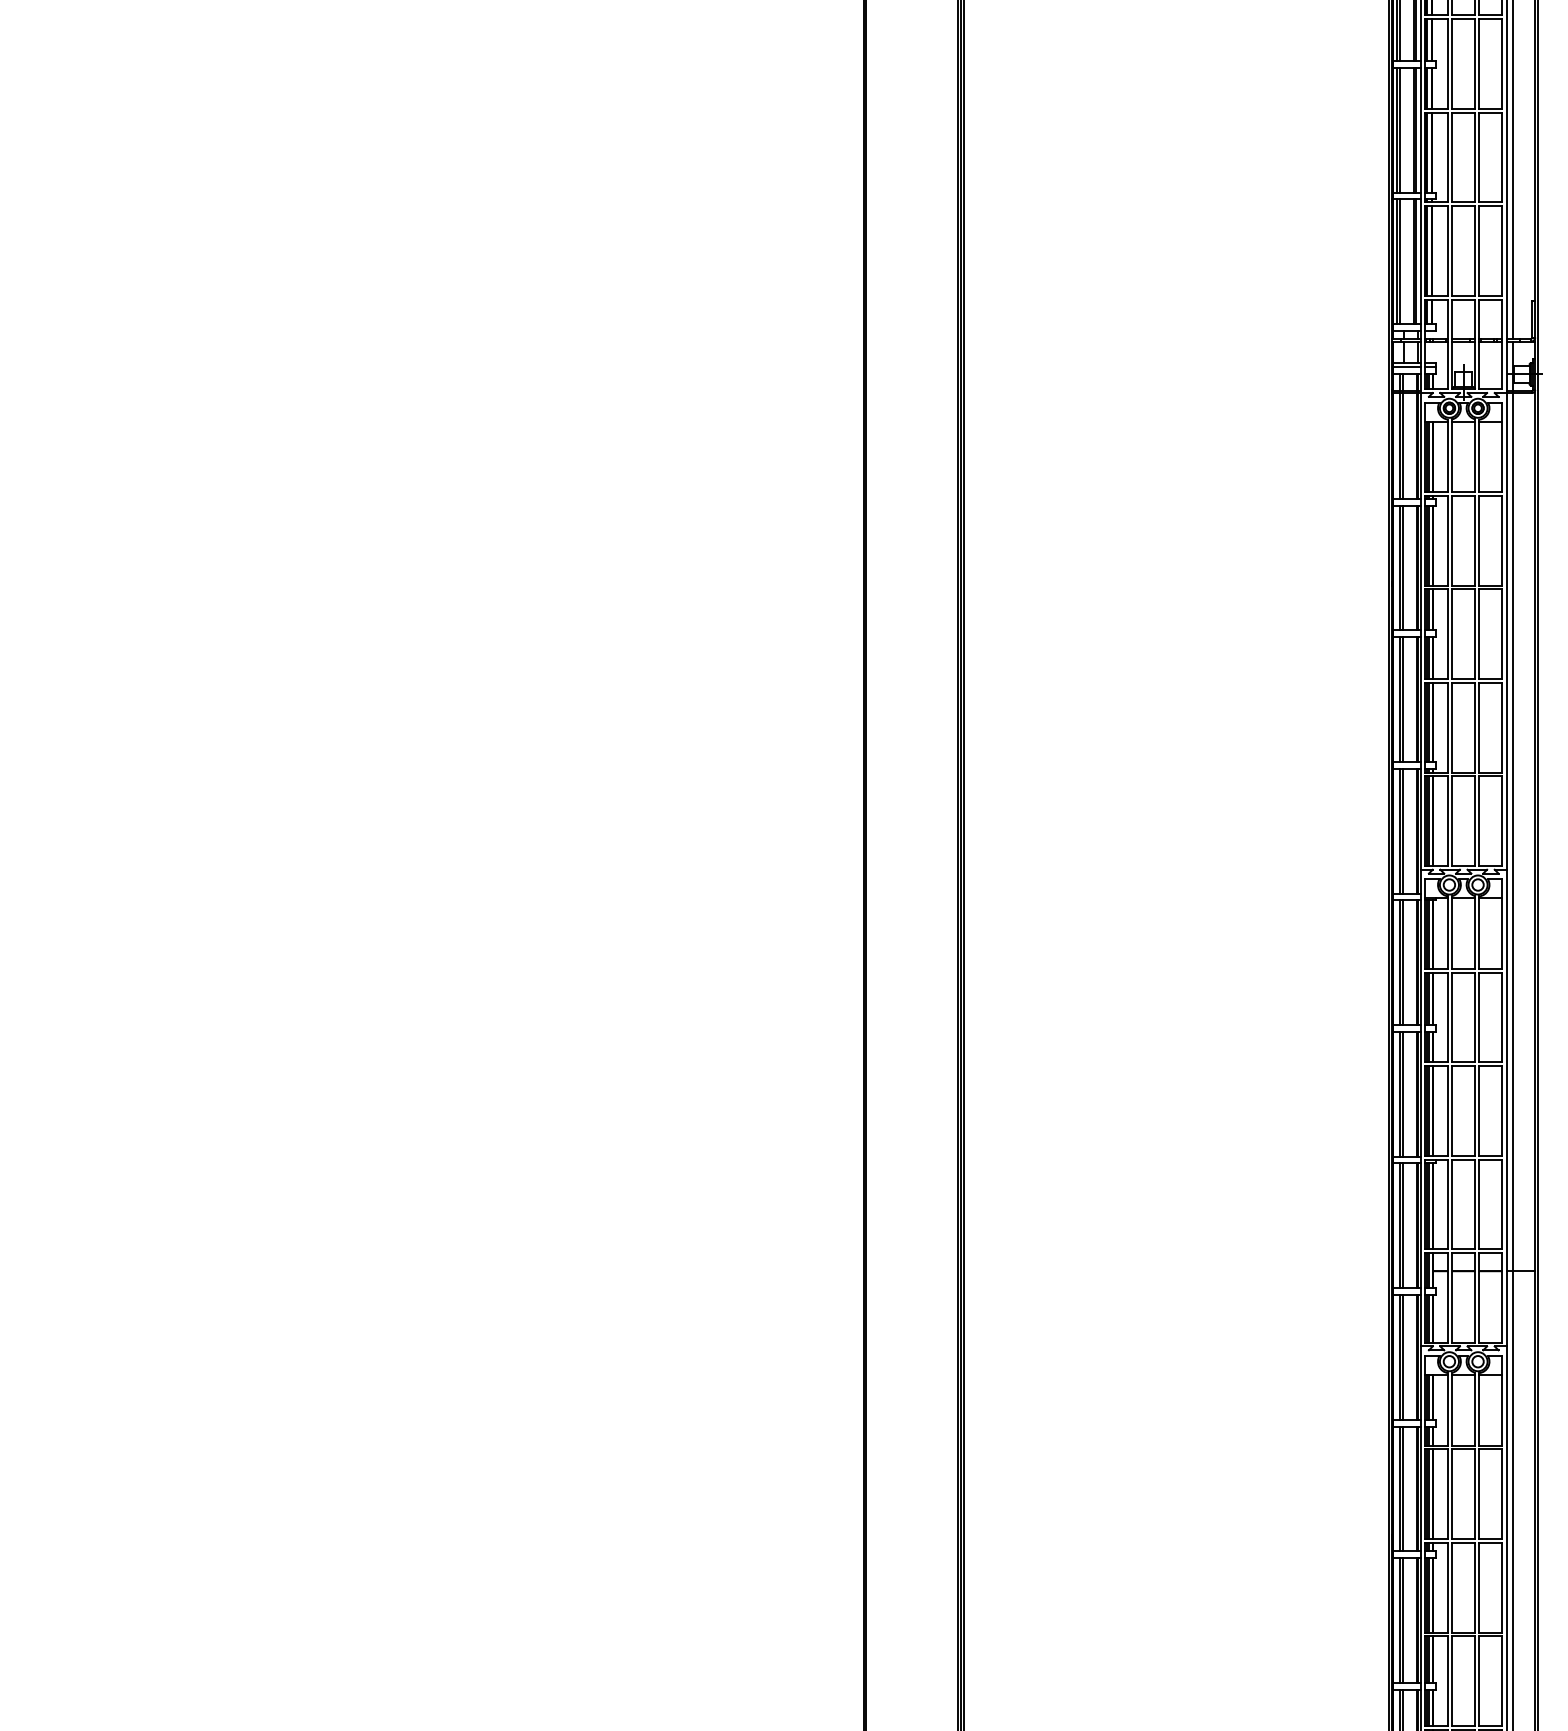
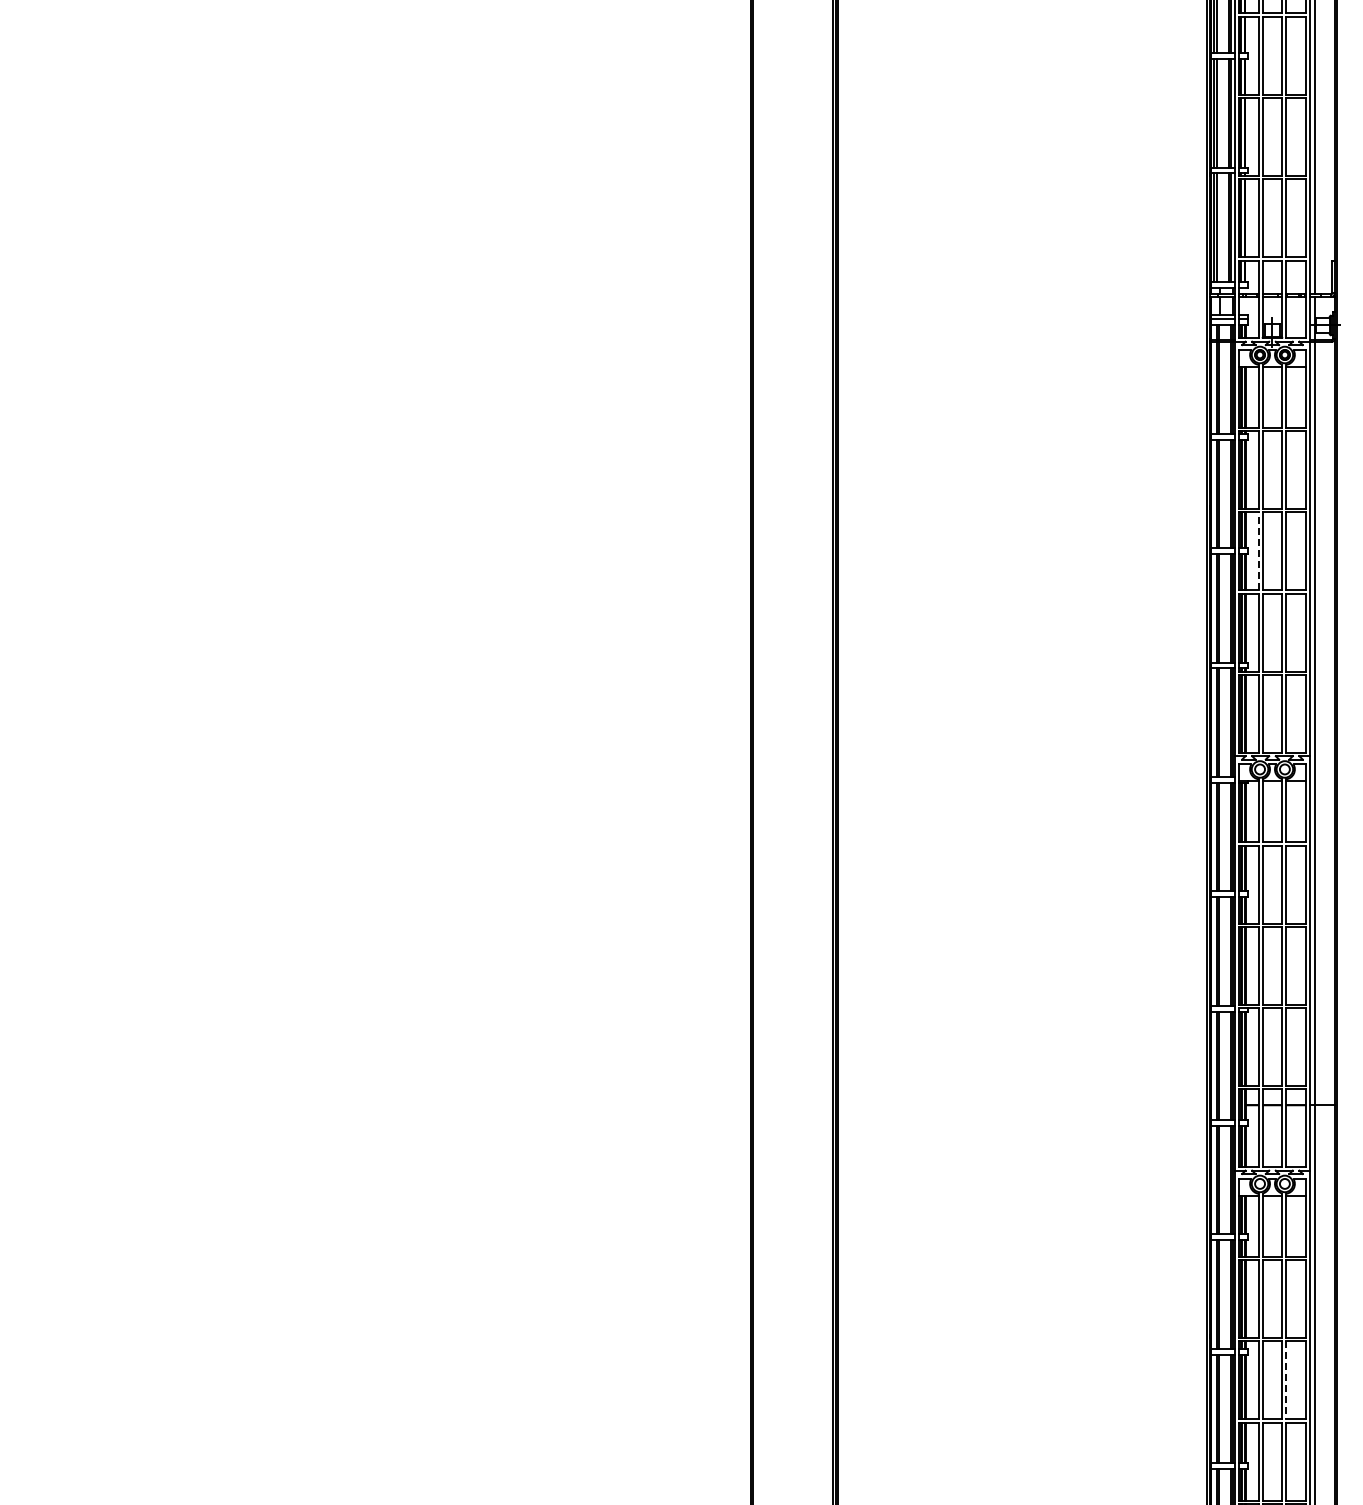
line: (1447, 634) -> (1258, 551), solid -> dashed
line: (1479, 1587) -> (1286, 1380), solid -> dashed

